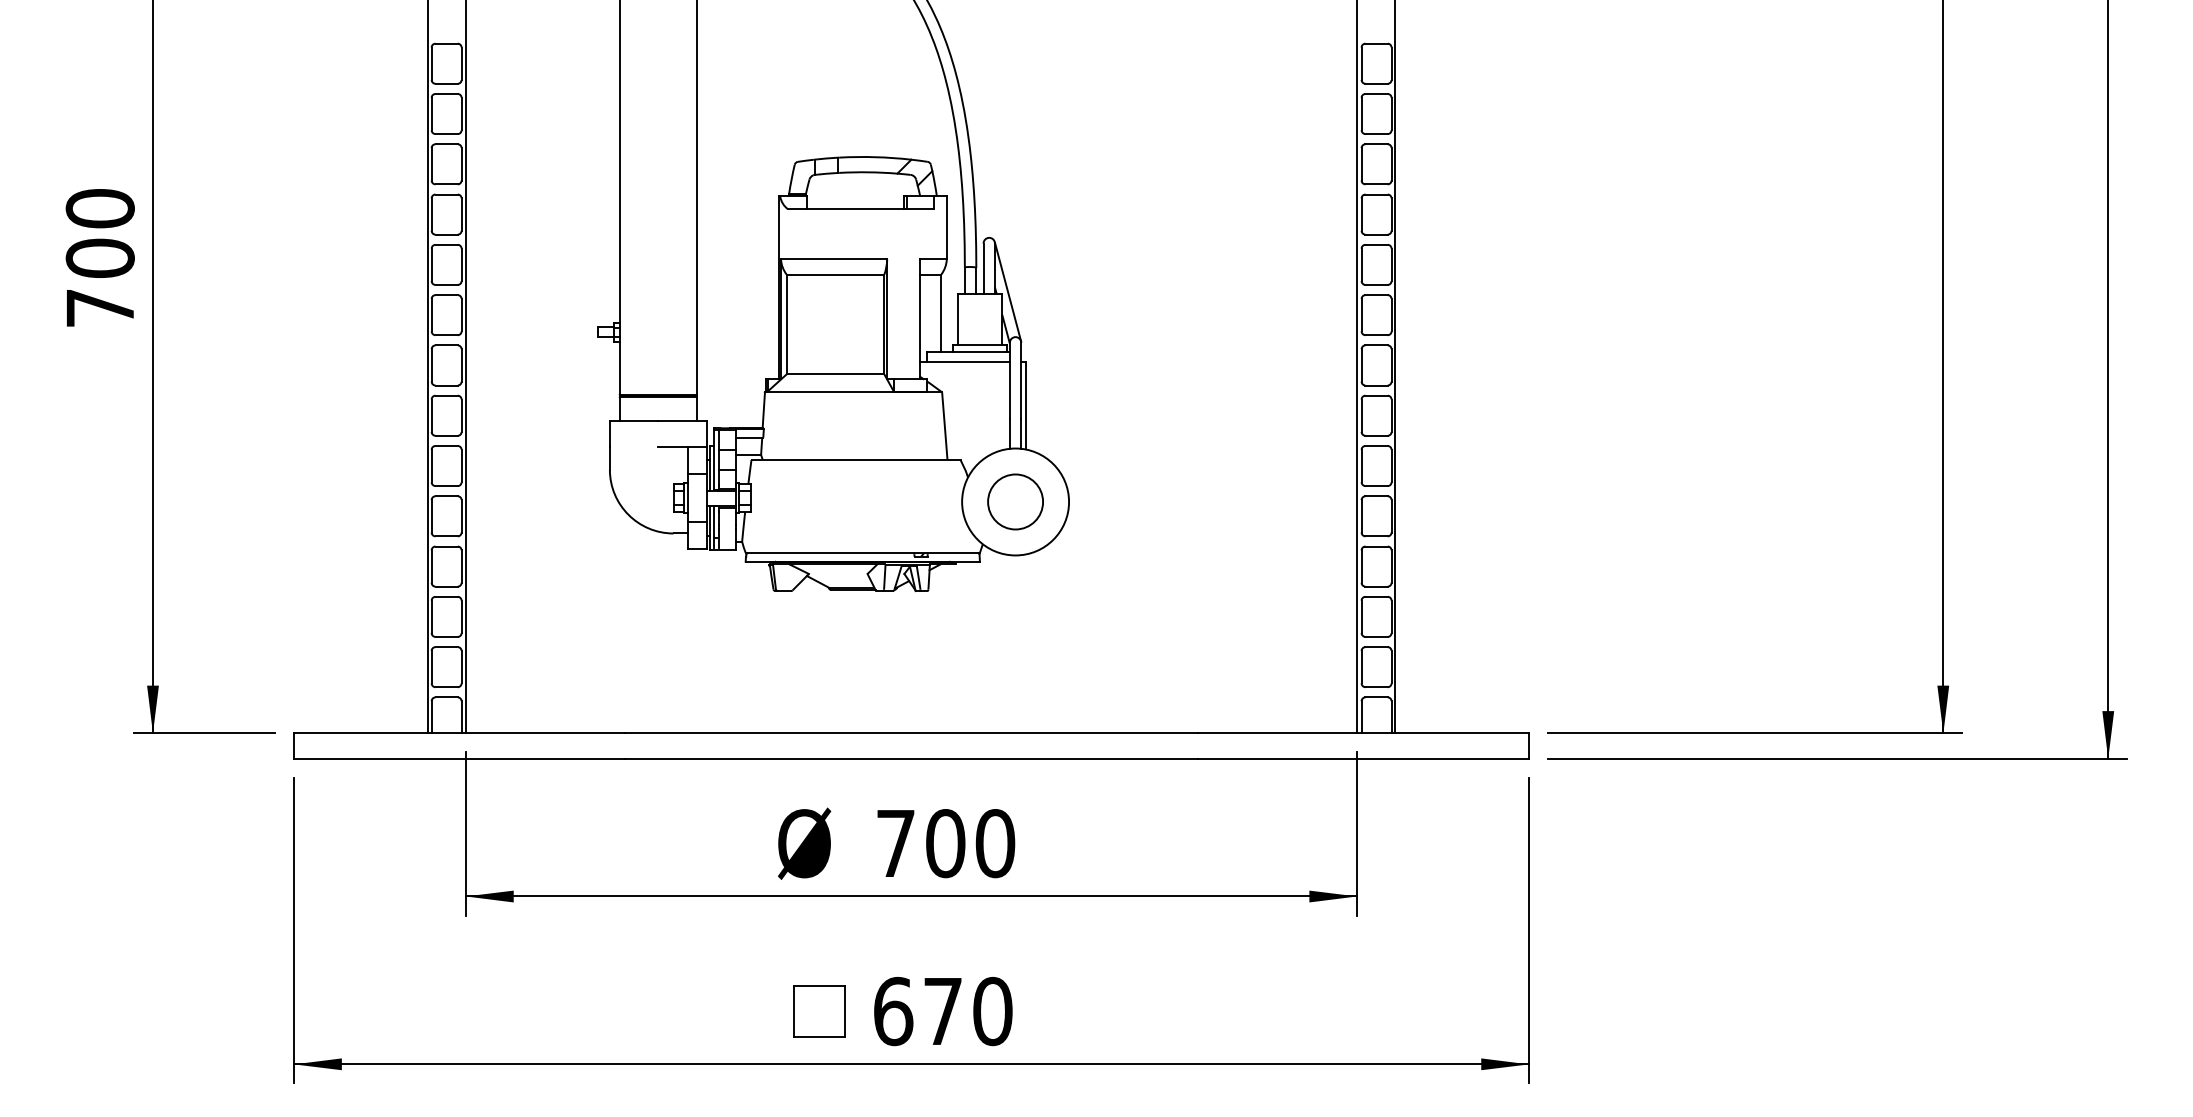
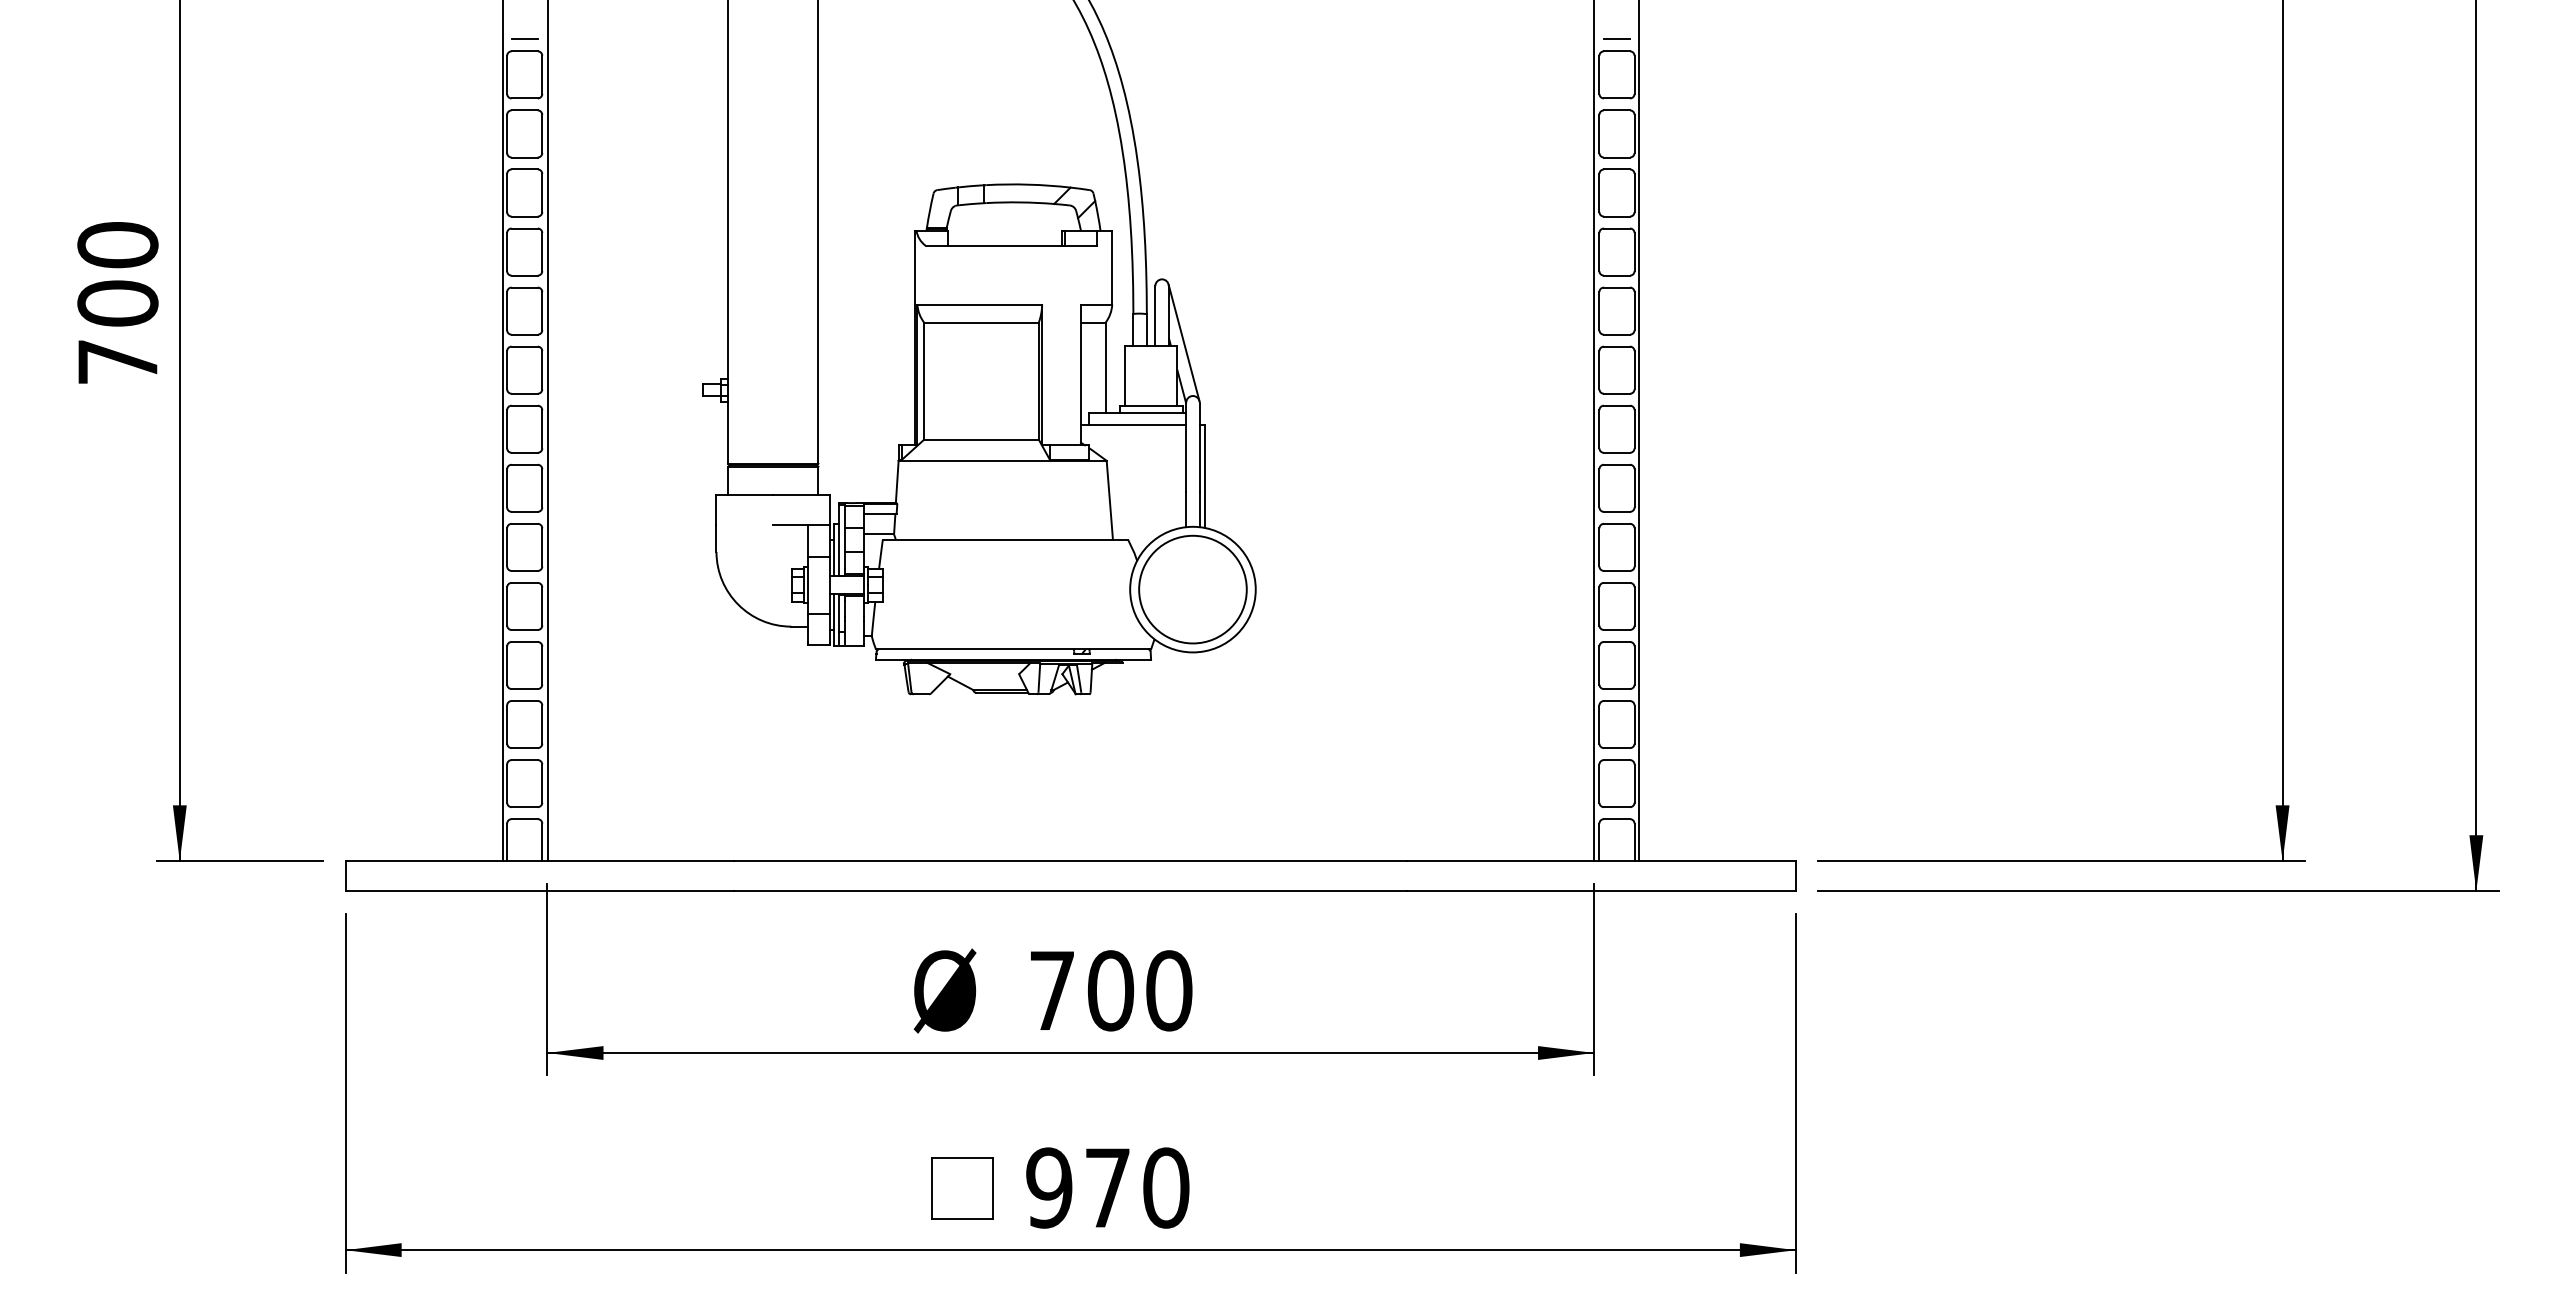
line: (446, 33) -> (524, 39), added
line: (1376, 33) -> (1616, 39), added
circle: (1015, 501) -> (1192, 589), size x1.67
text: (893, 1011) -> (1049, 1187), 670 -> 970

